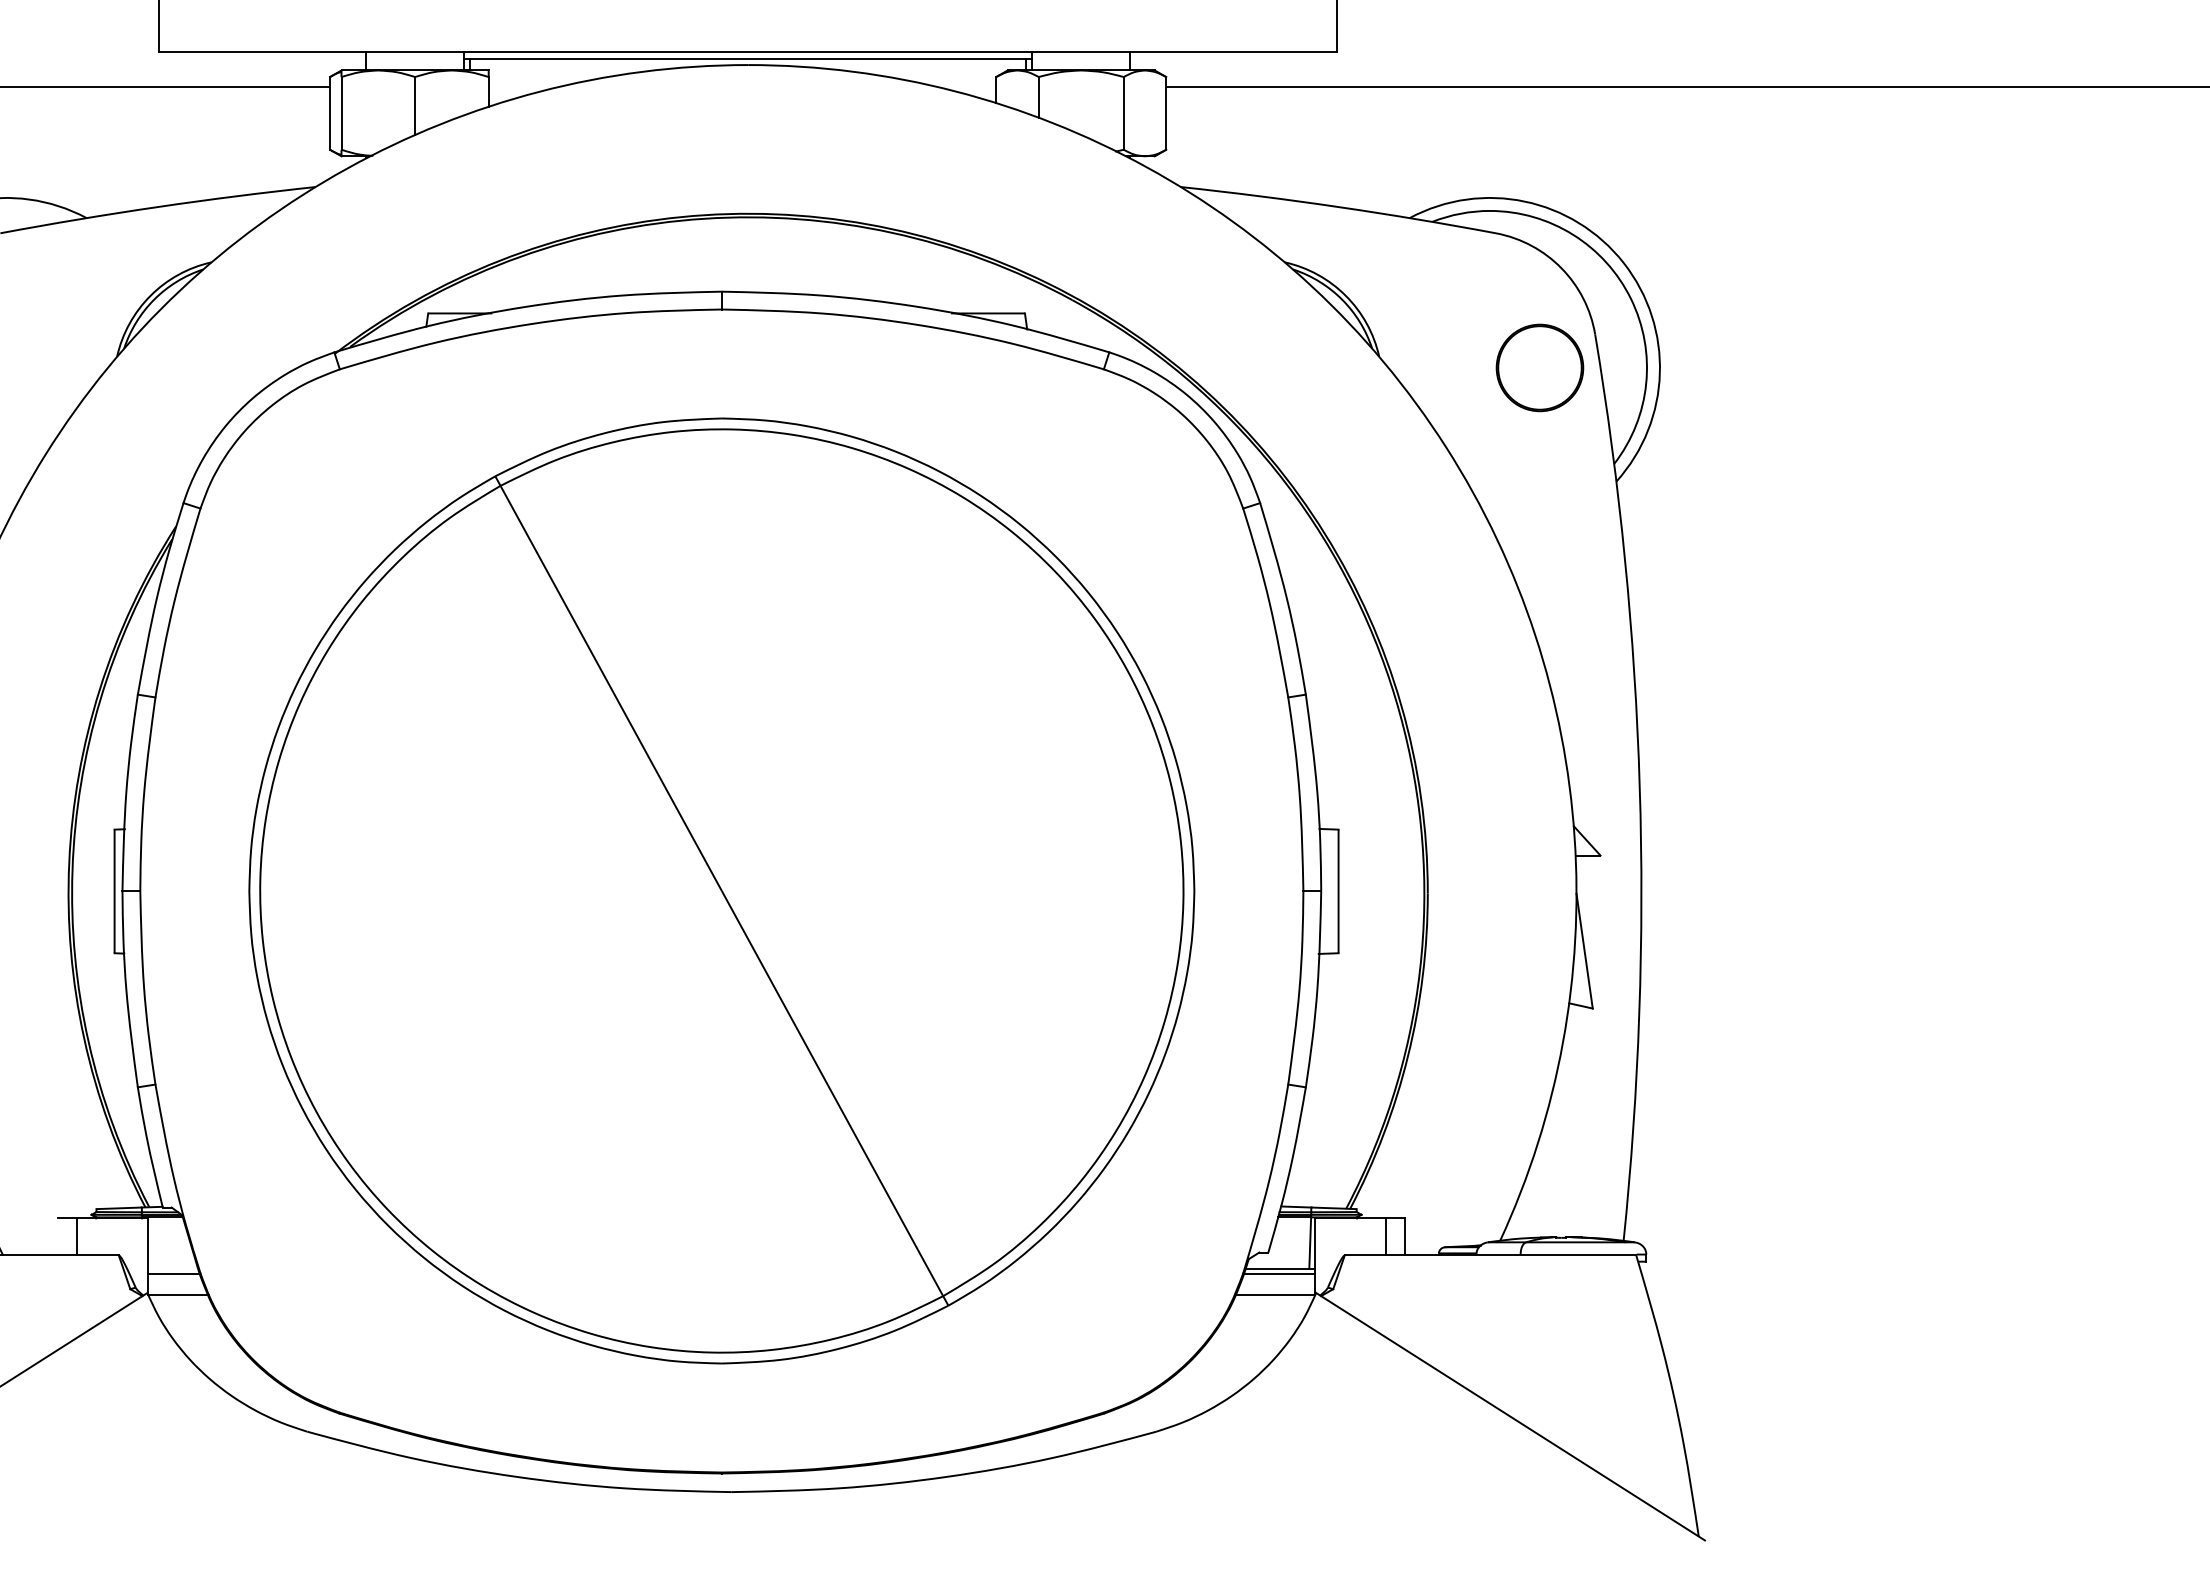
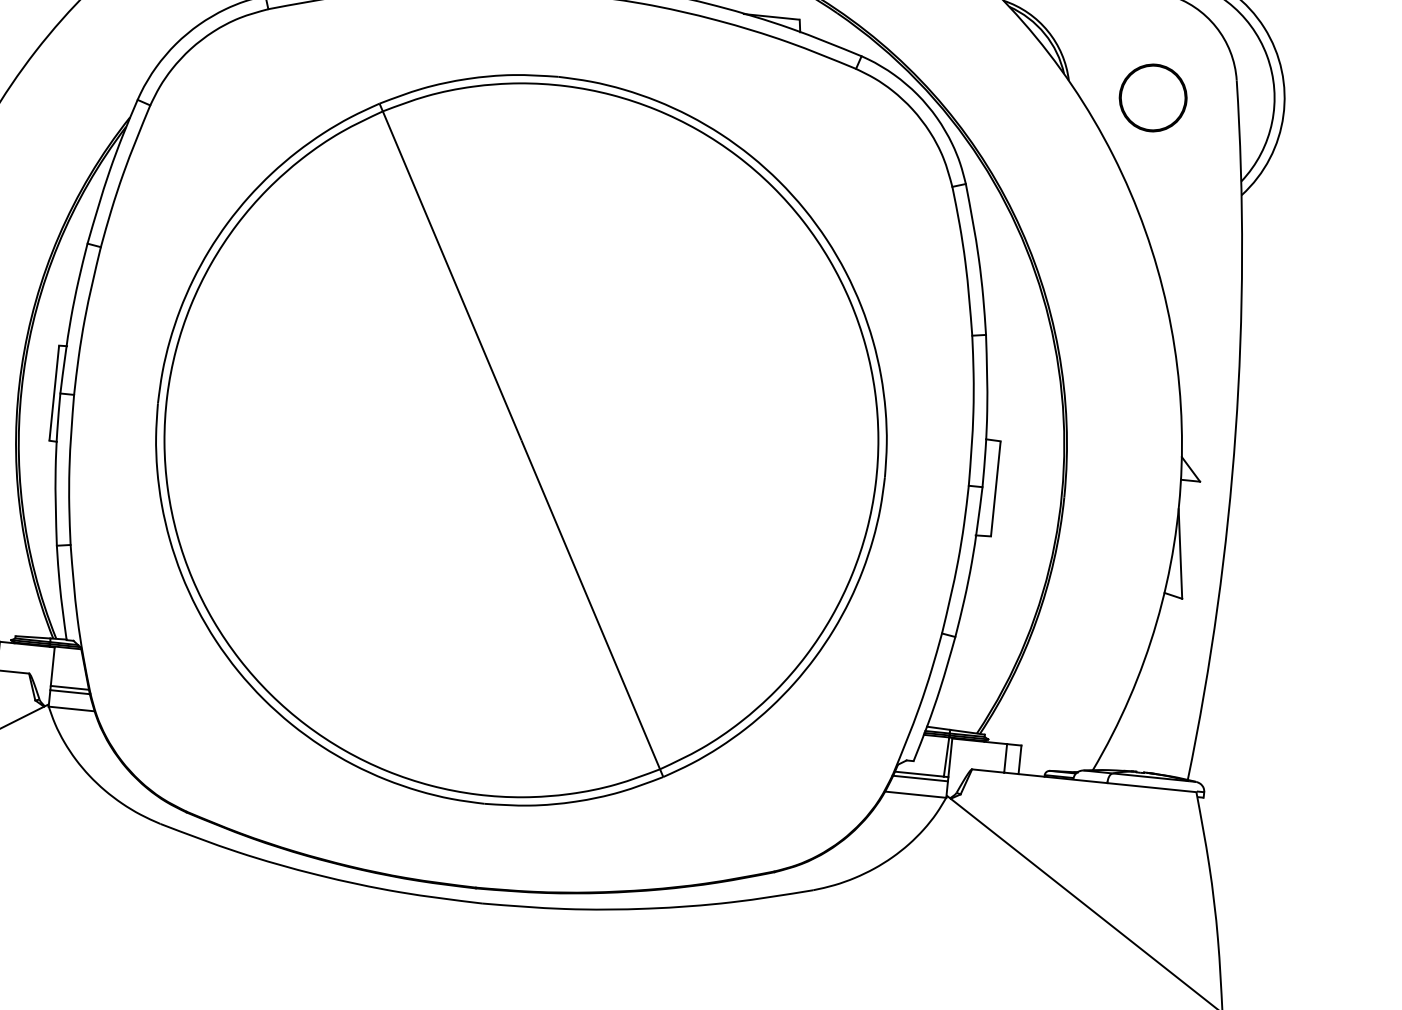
part: (1539, 367) -> (1152, 97), moved
line: (173, 1268) -> (70, 687), added

